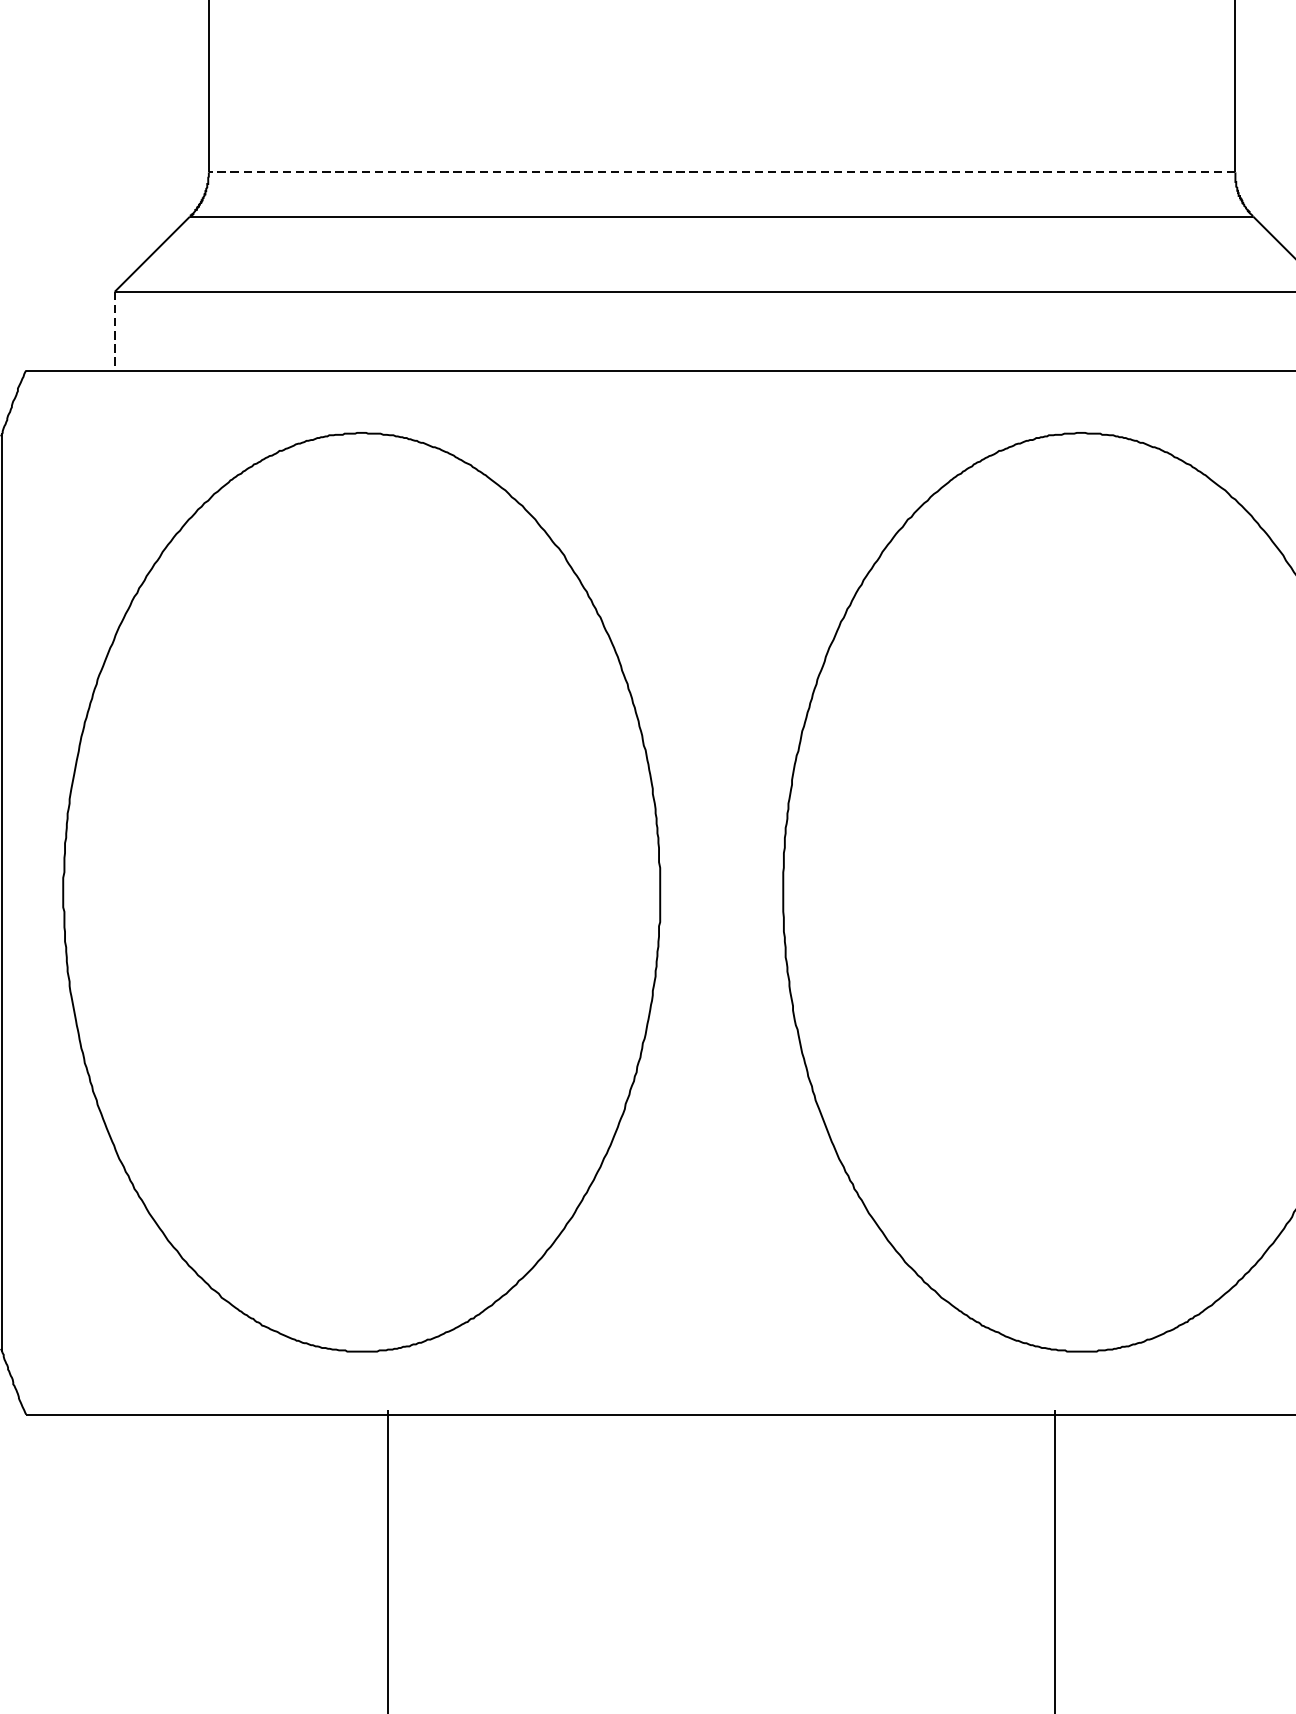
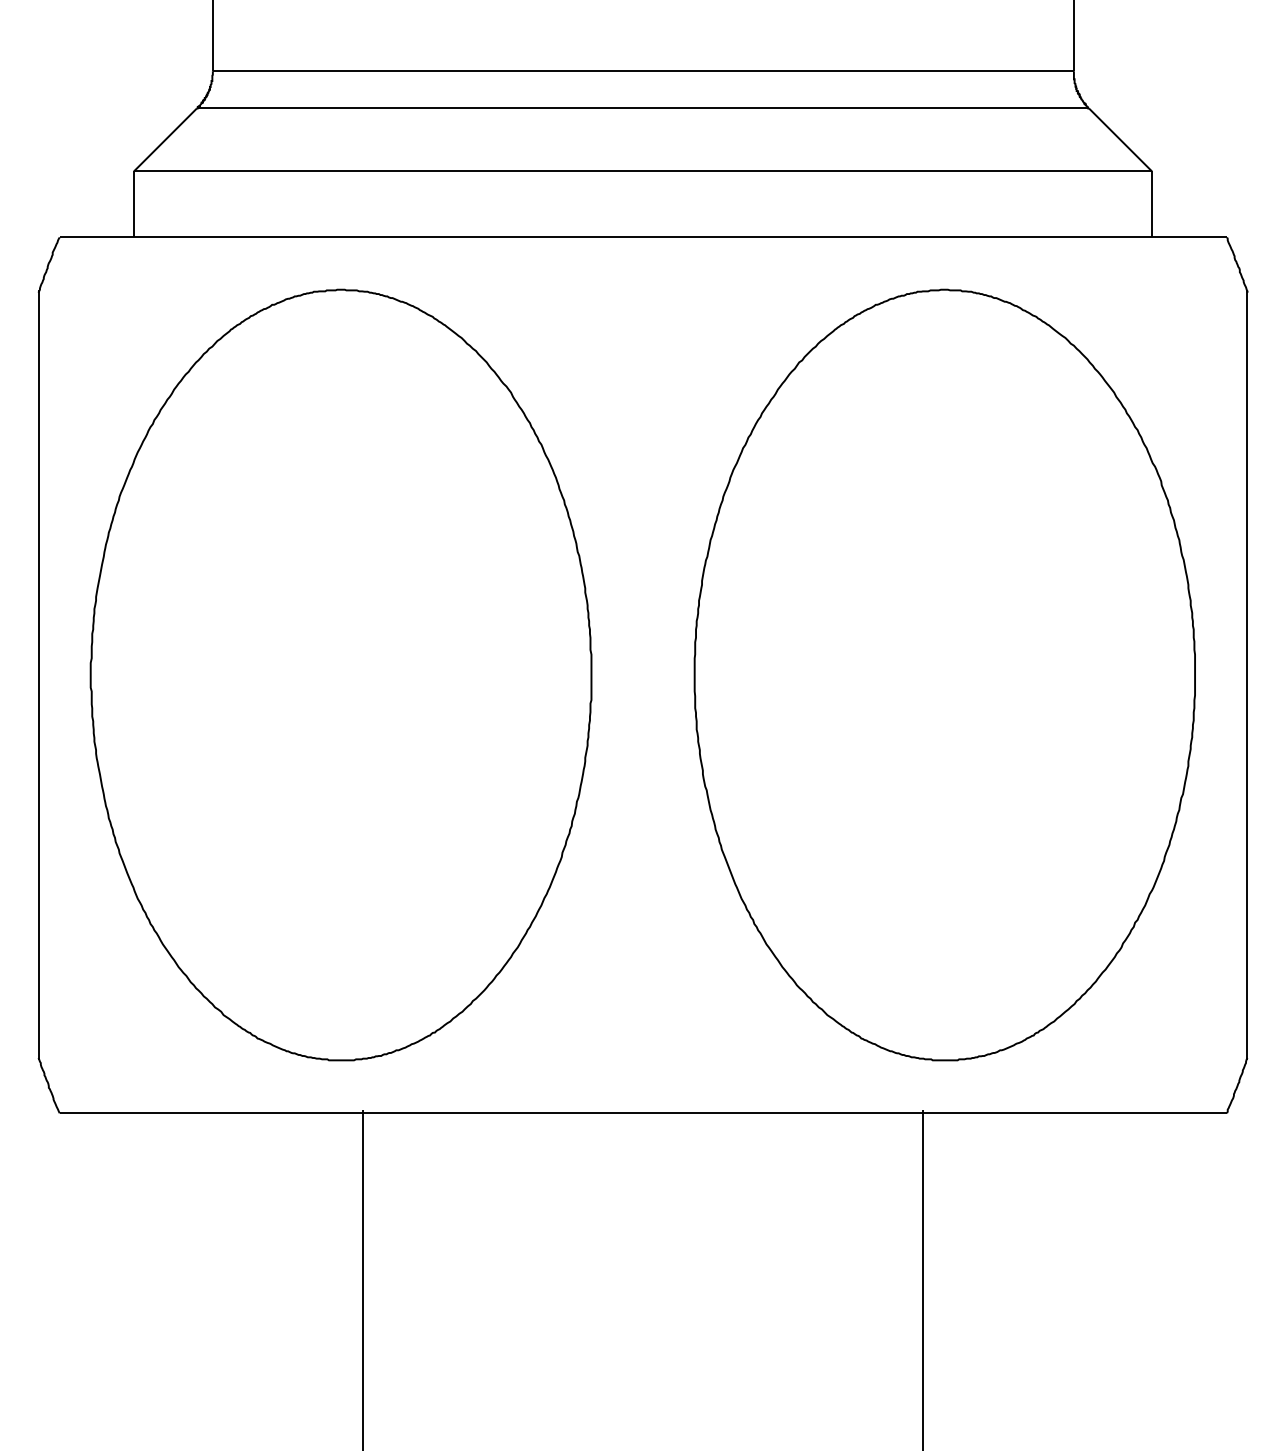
line: (722, 172) -> (643, 71), dashed -> solid
line: (114, 331) -> (133, 204), dashed -> solid

